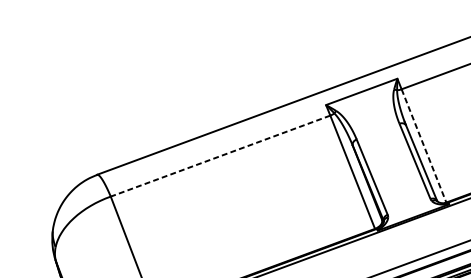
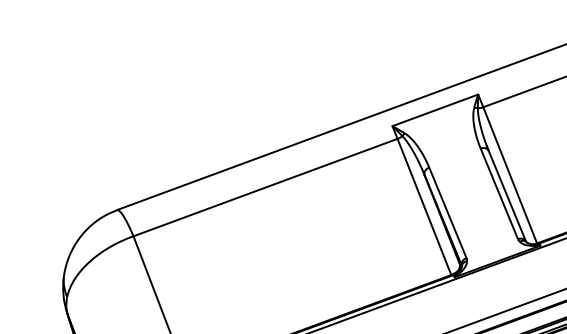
line: (424, 146) -> (510, 175), dashed -> solid
line: (220, 156) -> (265, 187), dashed -> solid

